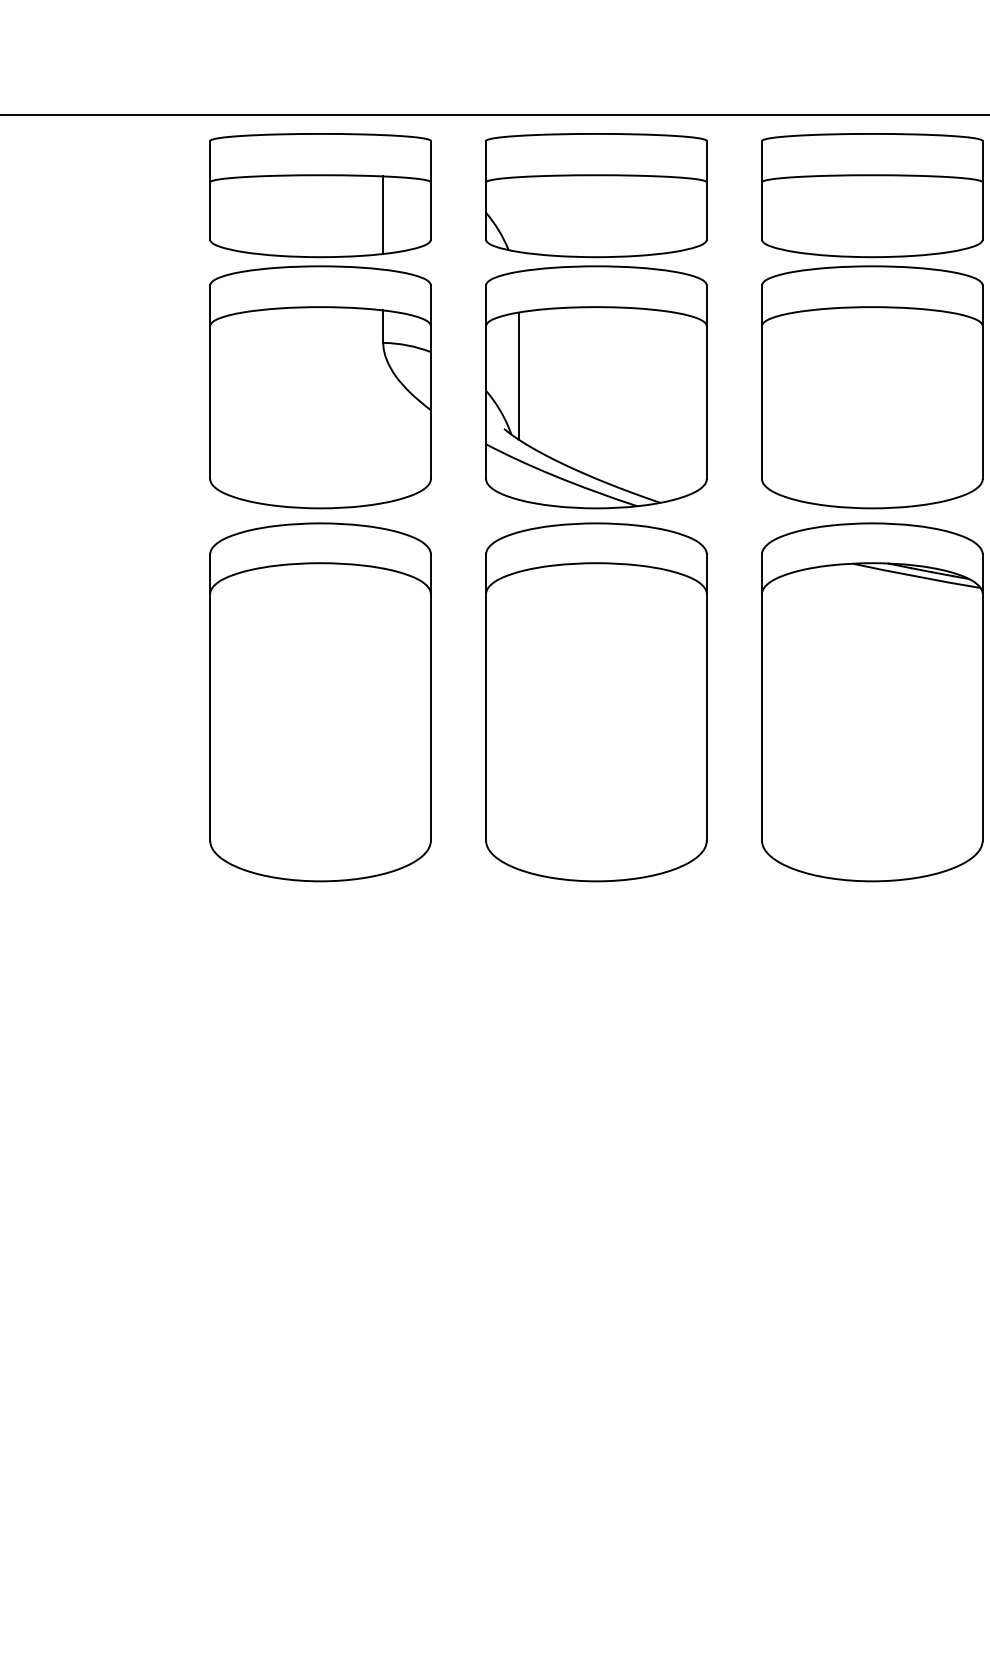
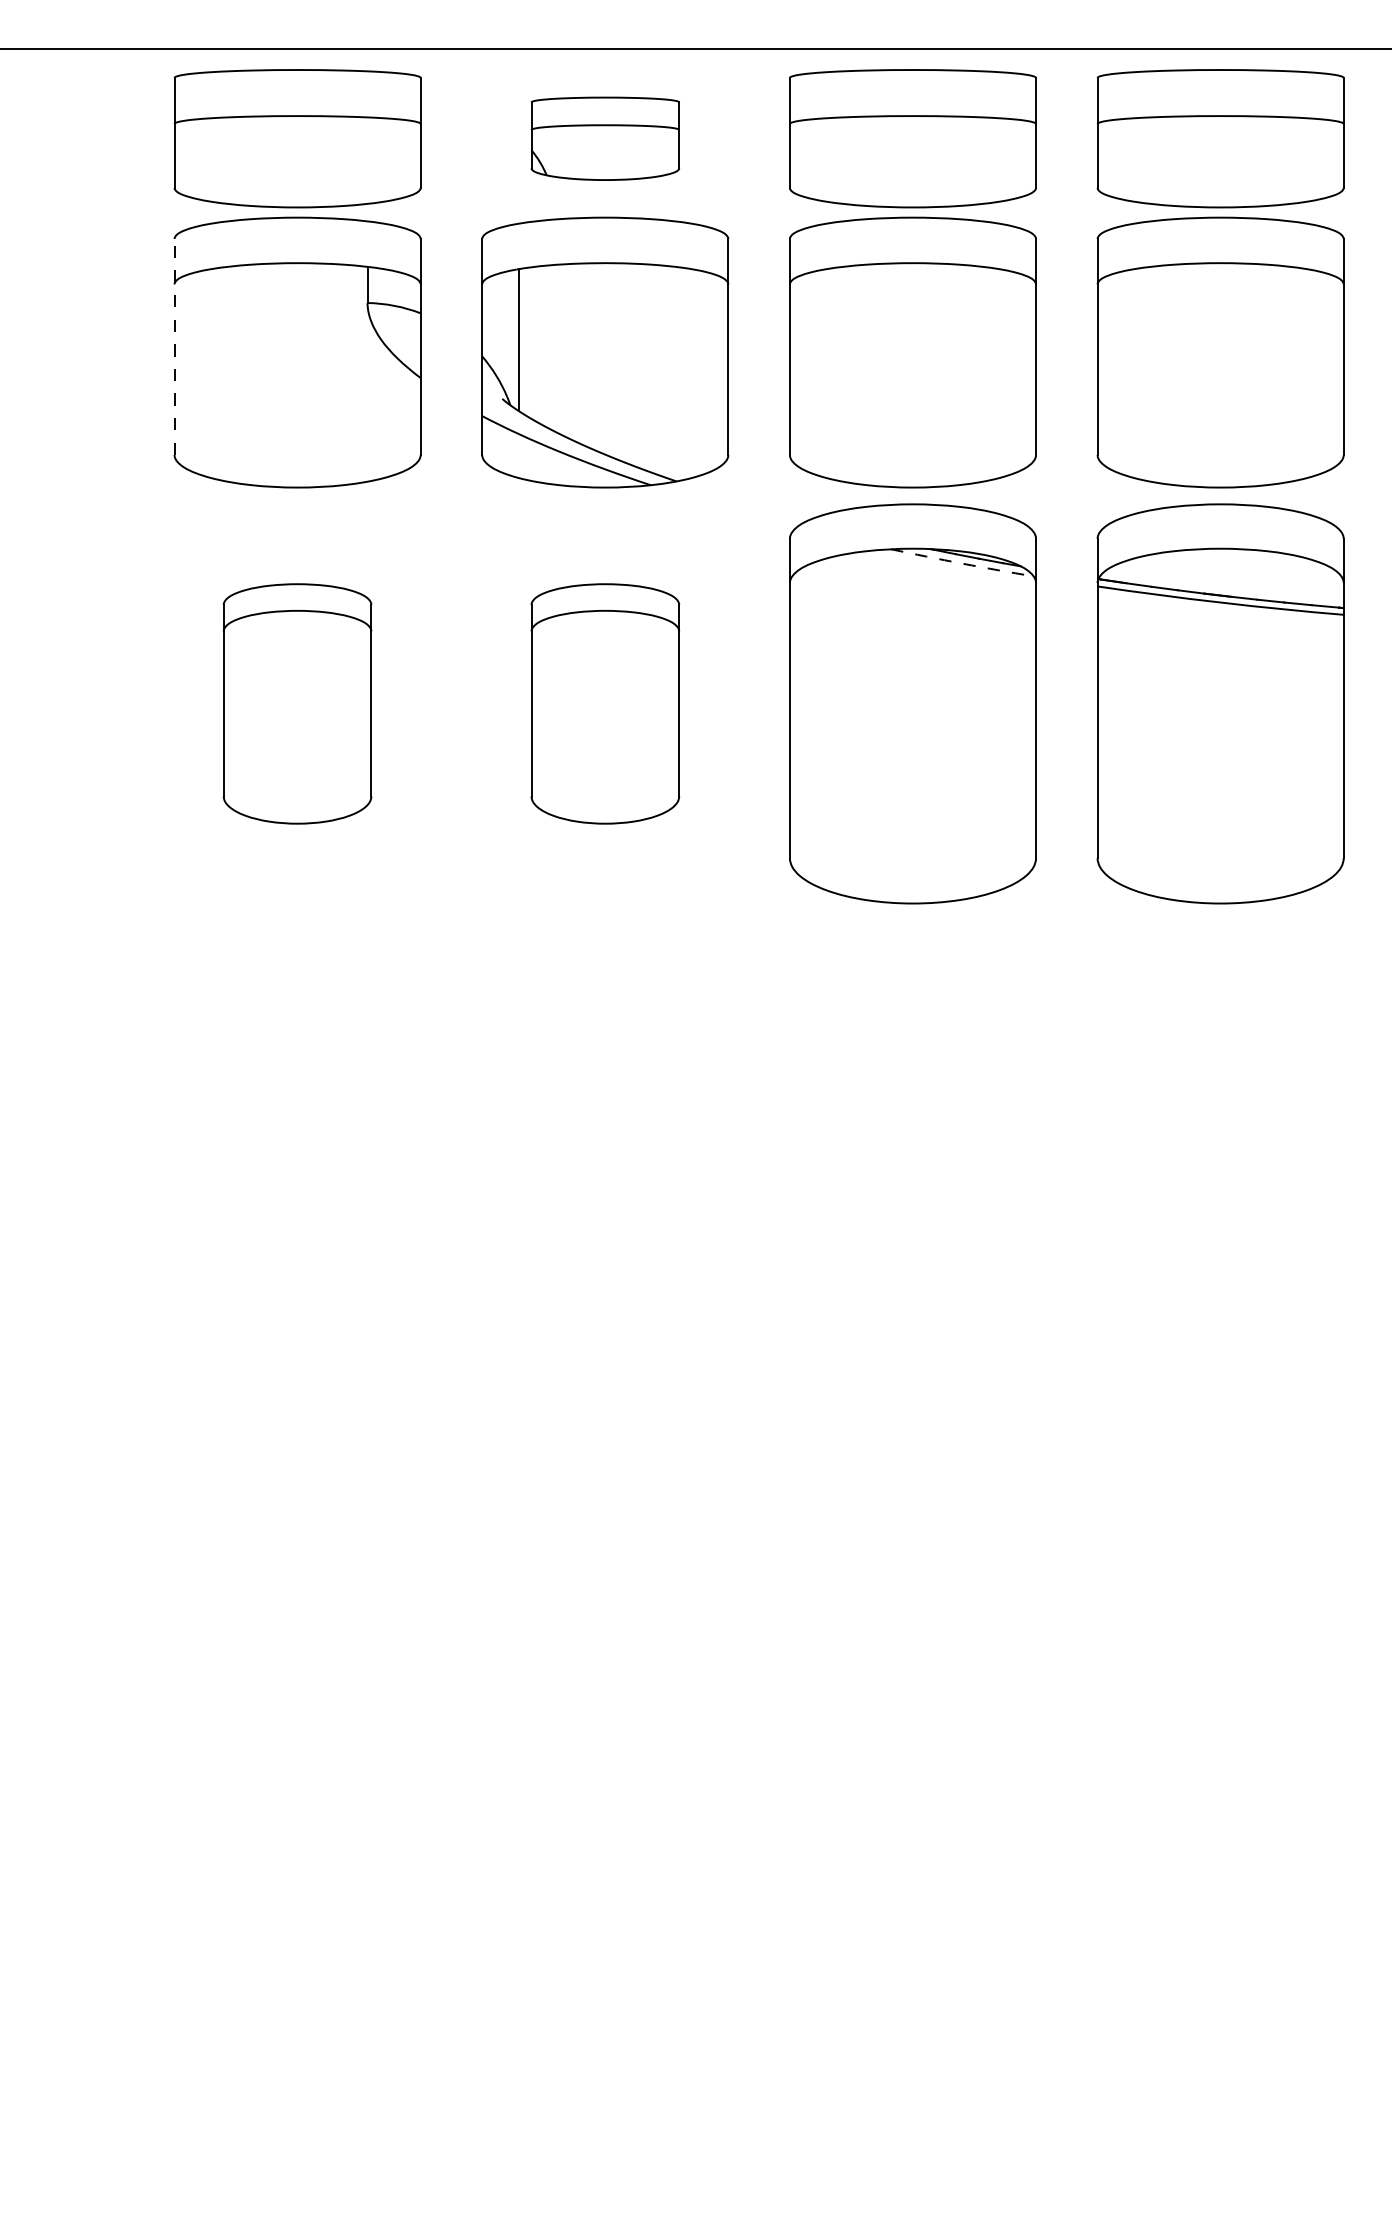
part: (596, 195) -> (605, 138), size x0.6
line: (383, 215) -> (367, 160), removed
line: (210, 382) -> (174, 347), solid -> dashed
arc: (916, 576) -> (962, 563), solid -> dashed
part: (320, 701) -> (297, 703), size x0.6
part: (596, 701) -> (605, 703), size x0.6

